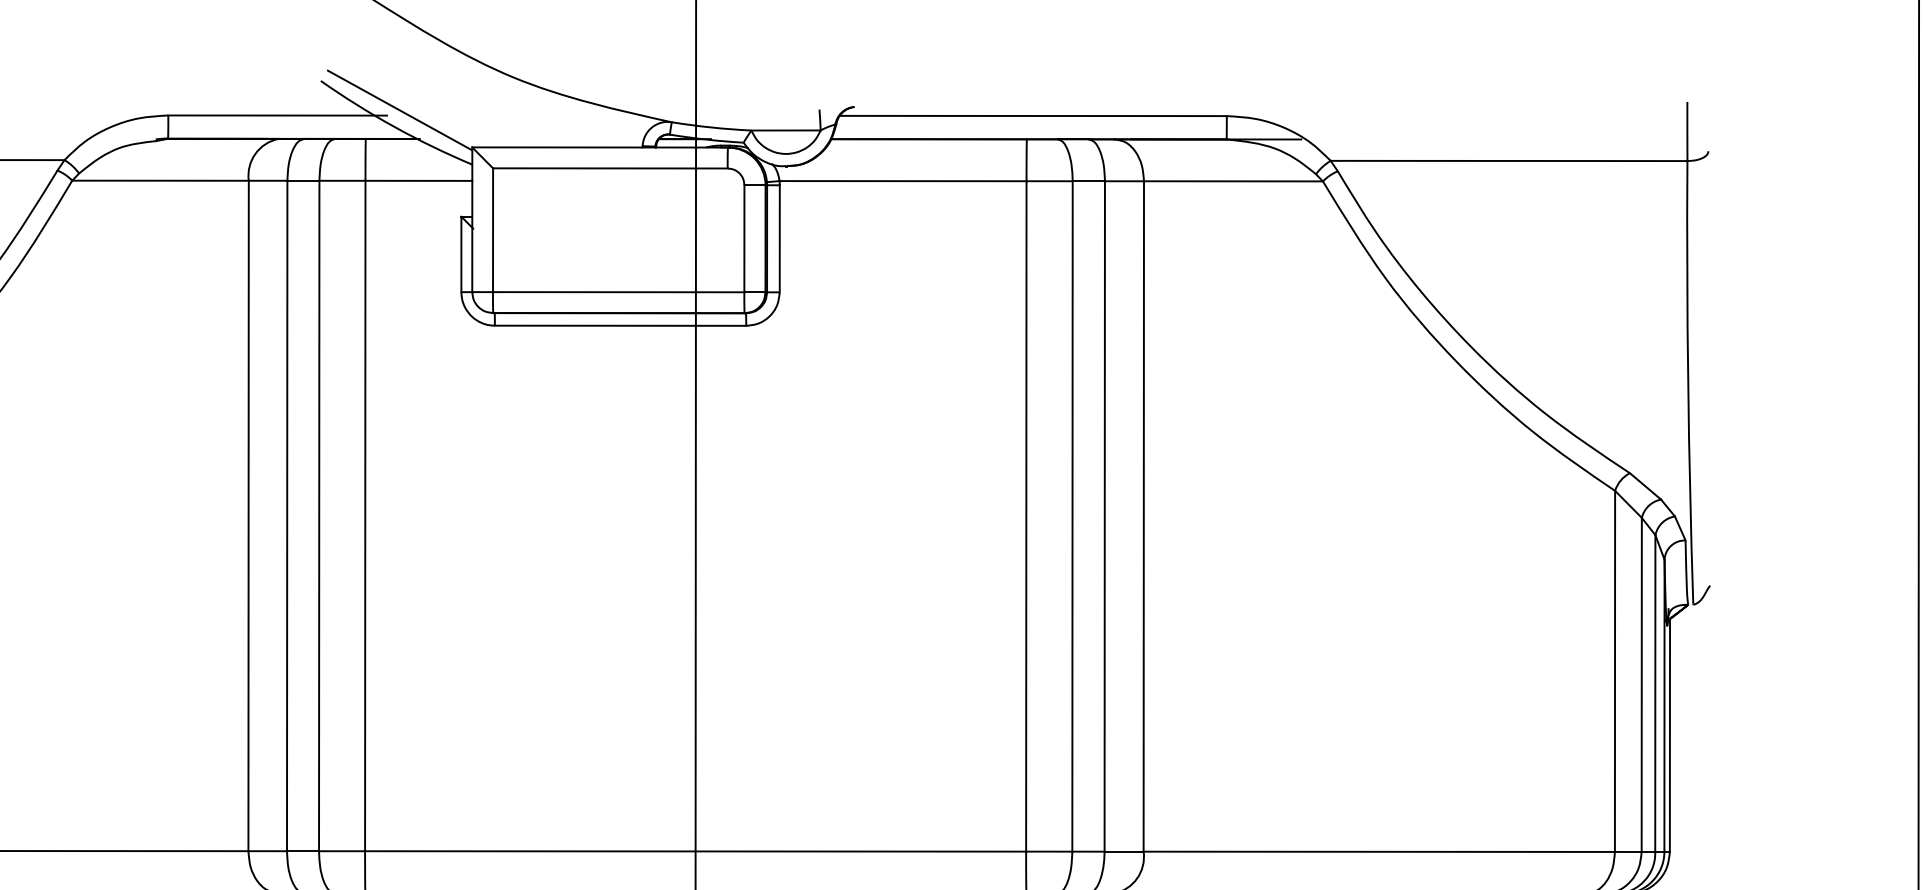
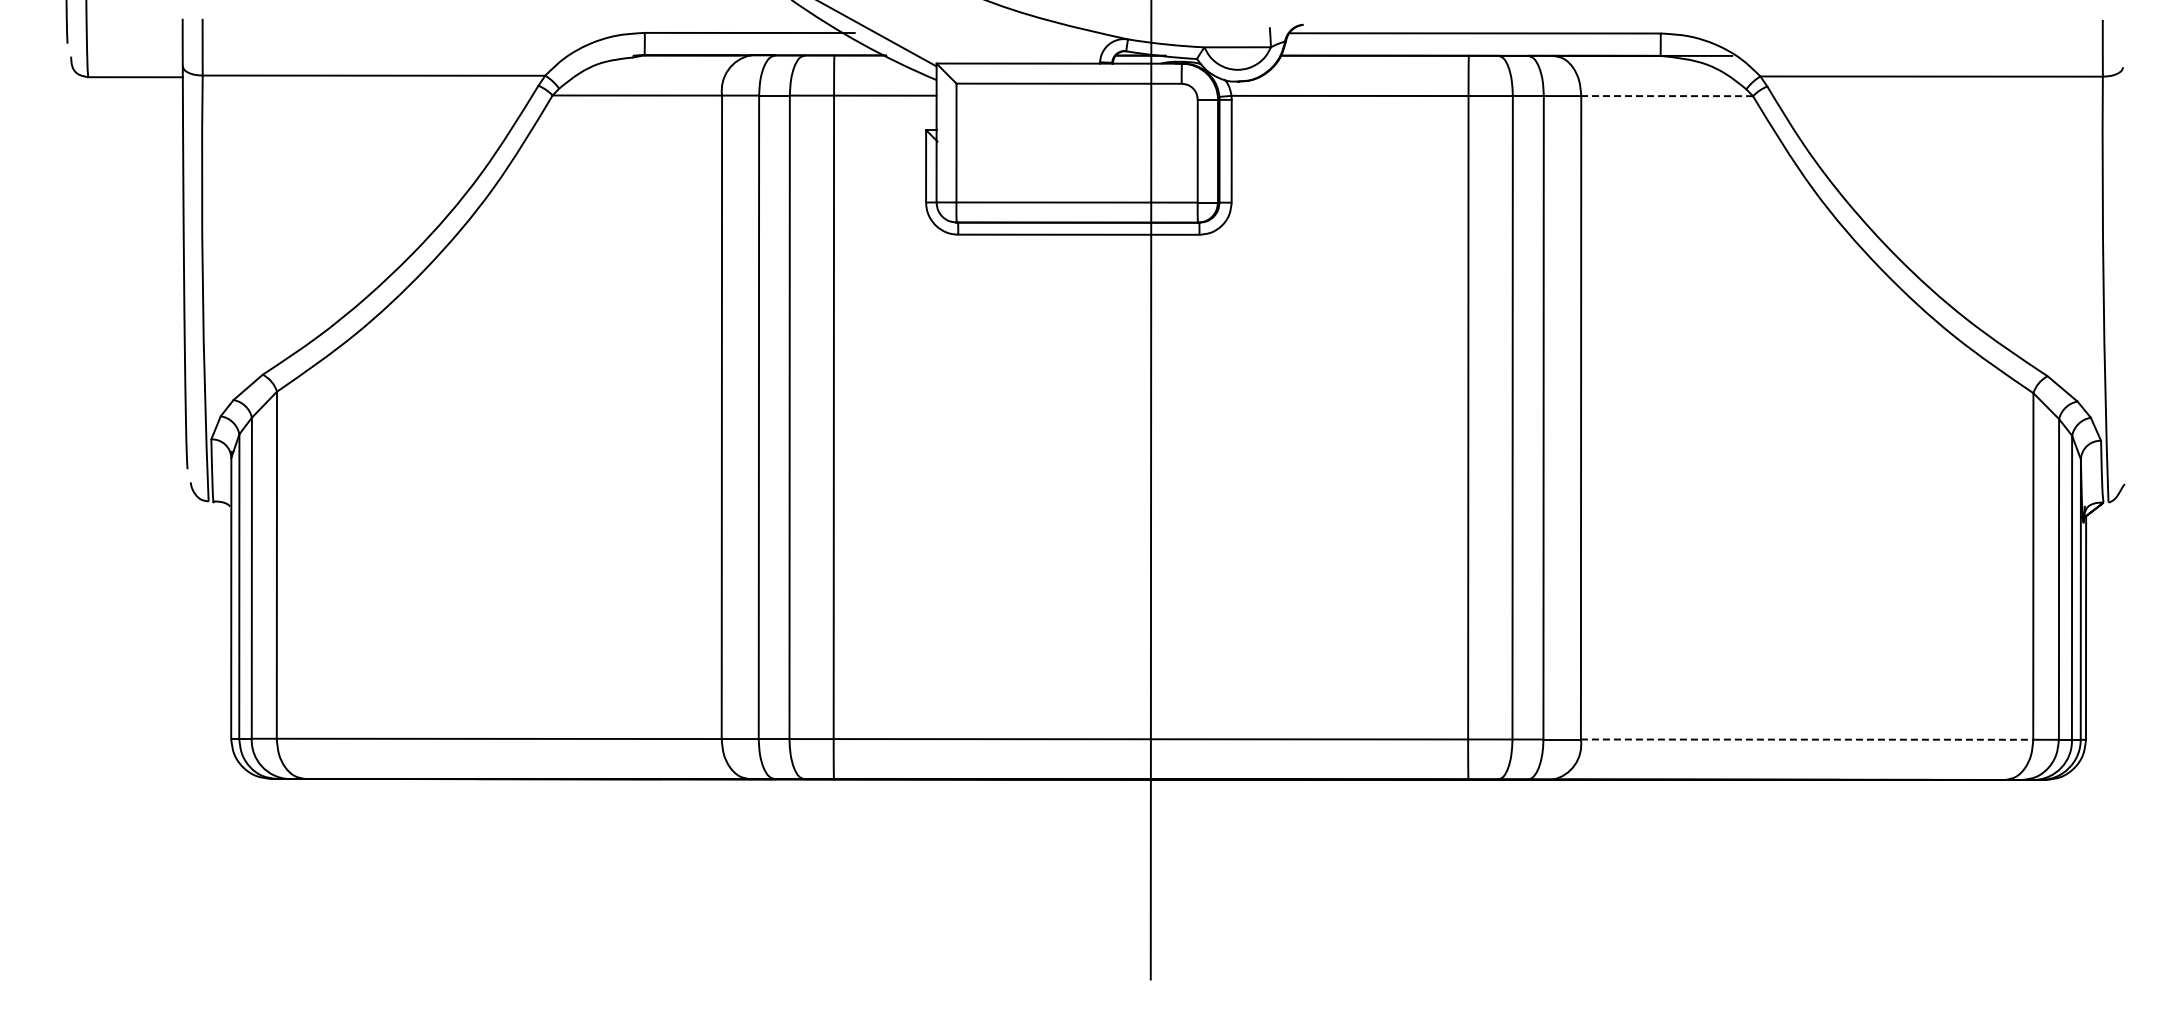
line: (1233, 181) -> (1667, 96), solid -> dashed
line: (1379, 851) -> (1807, 739), solid -> dashed

